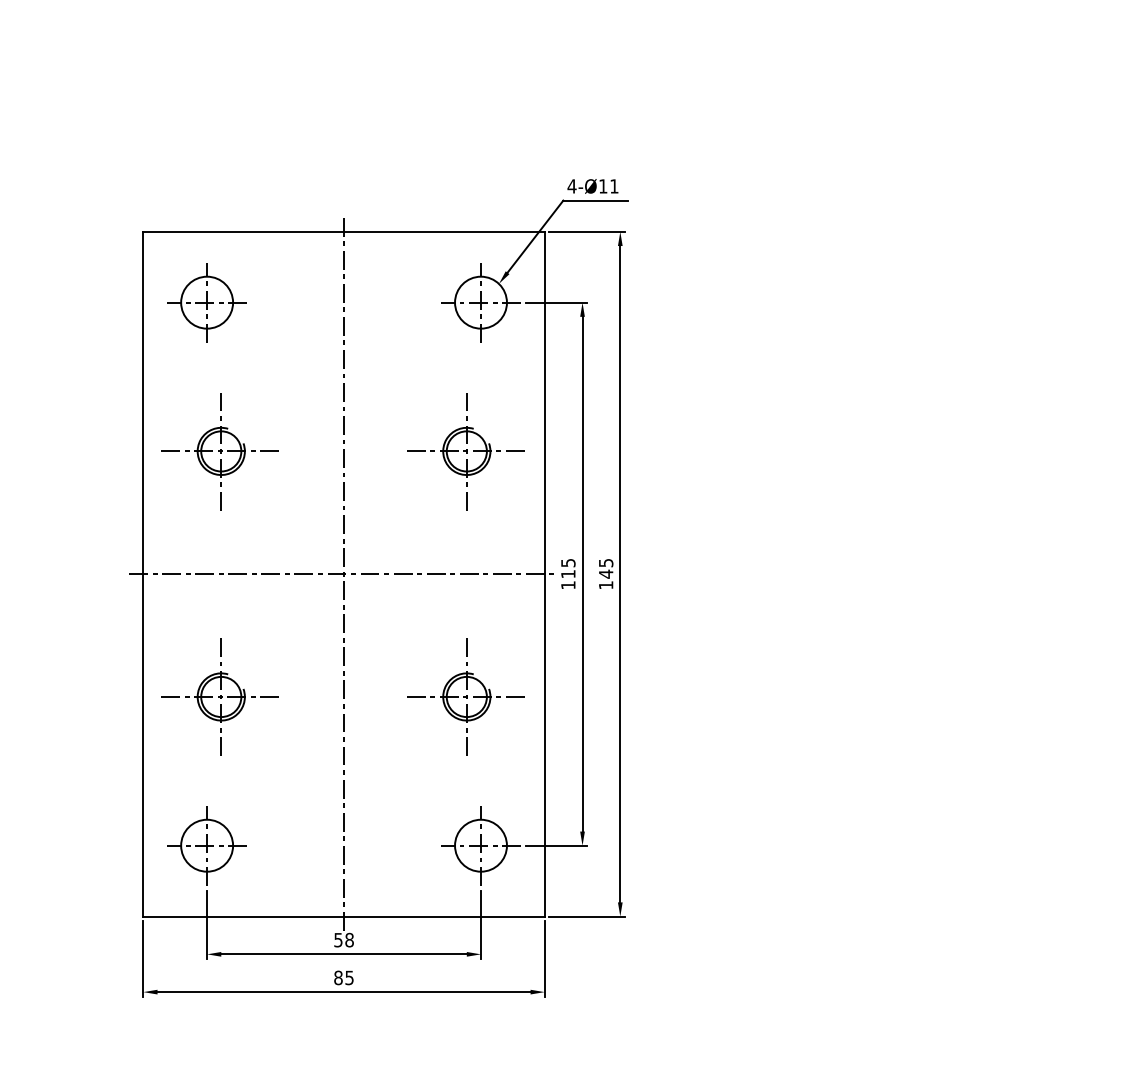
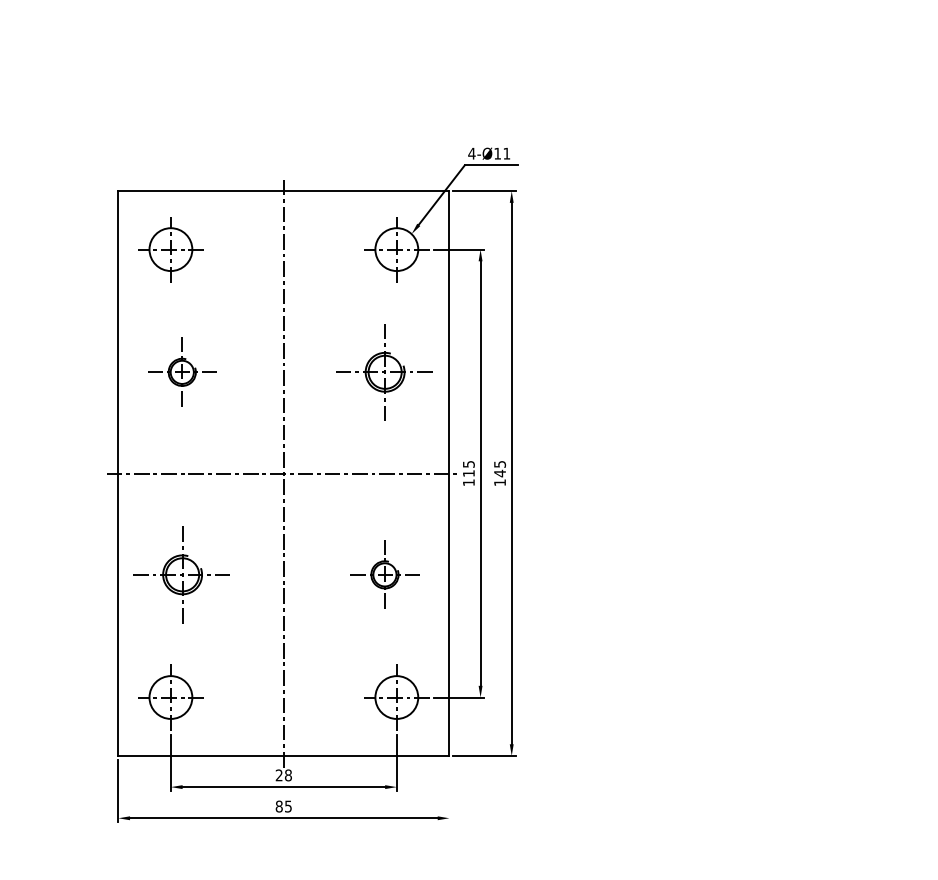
part: (219, 451) -> (181, 372), size x0.7
part: (466, 696) -> (384, 574), size x0.7
text: (337, 940) -> (278, 775), 58 -> 28
line: (544, 958) -> (449, 790), removed

